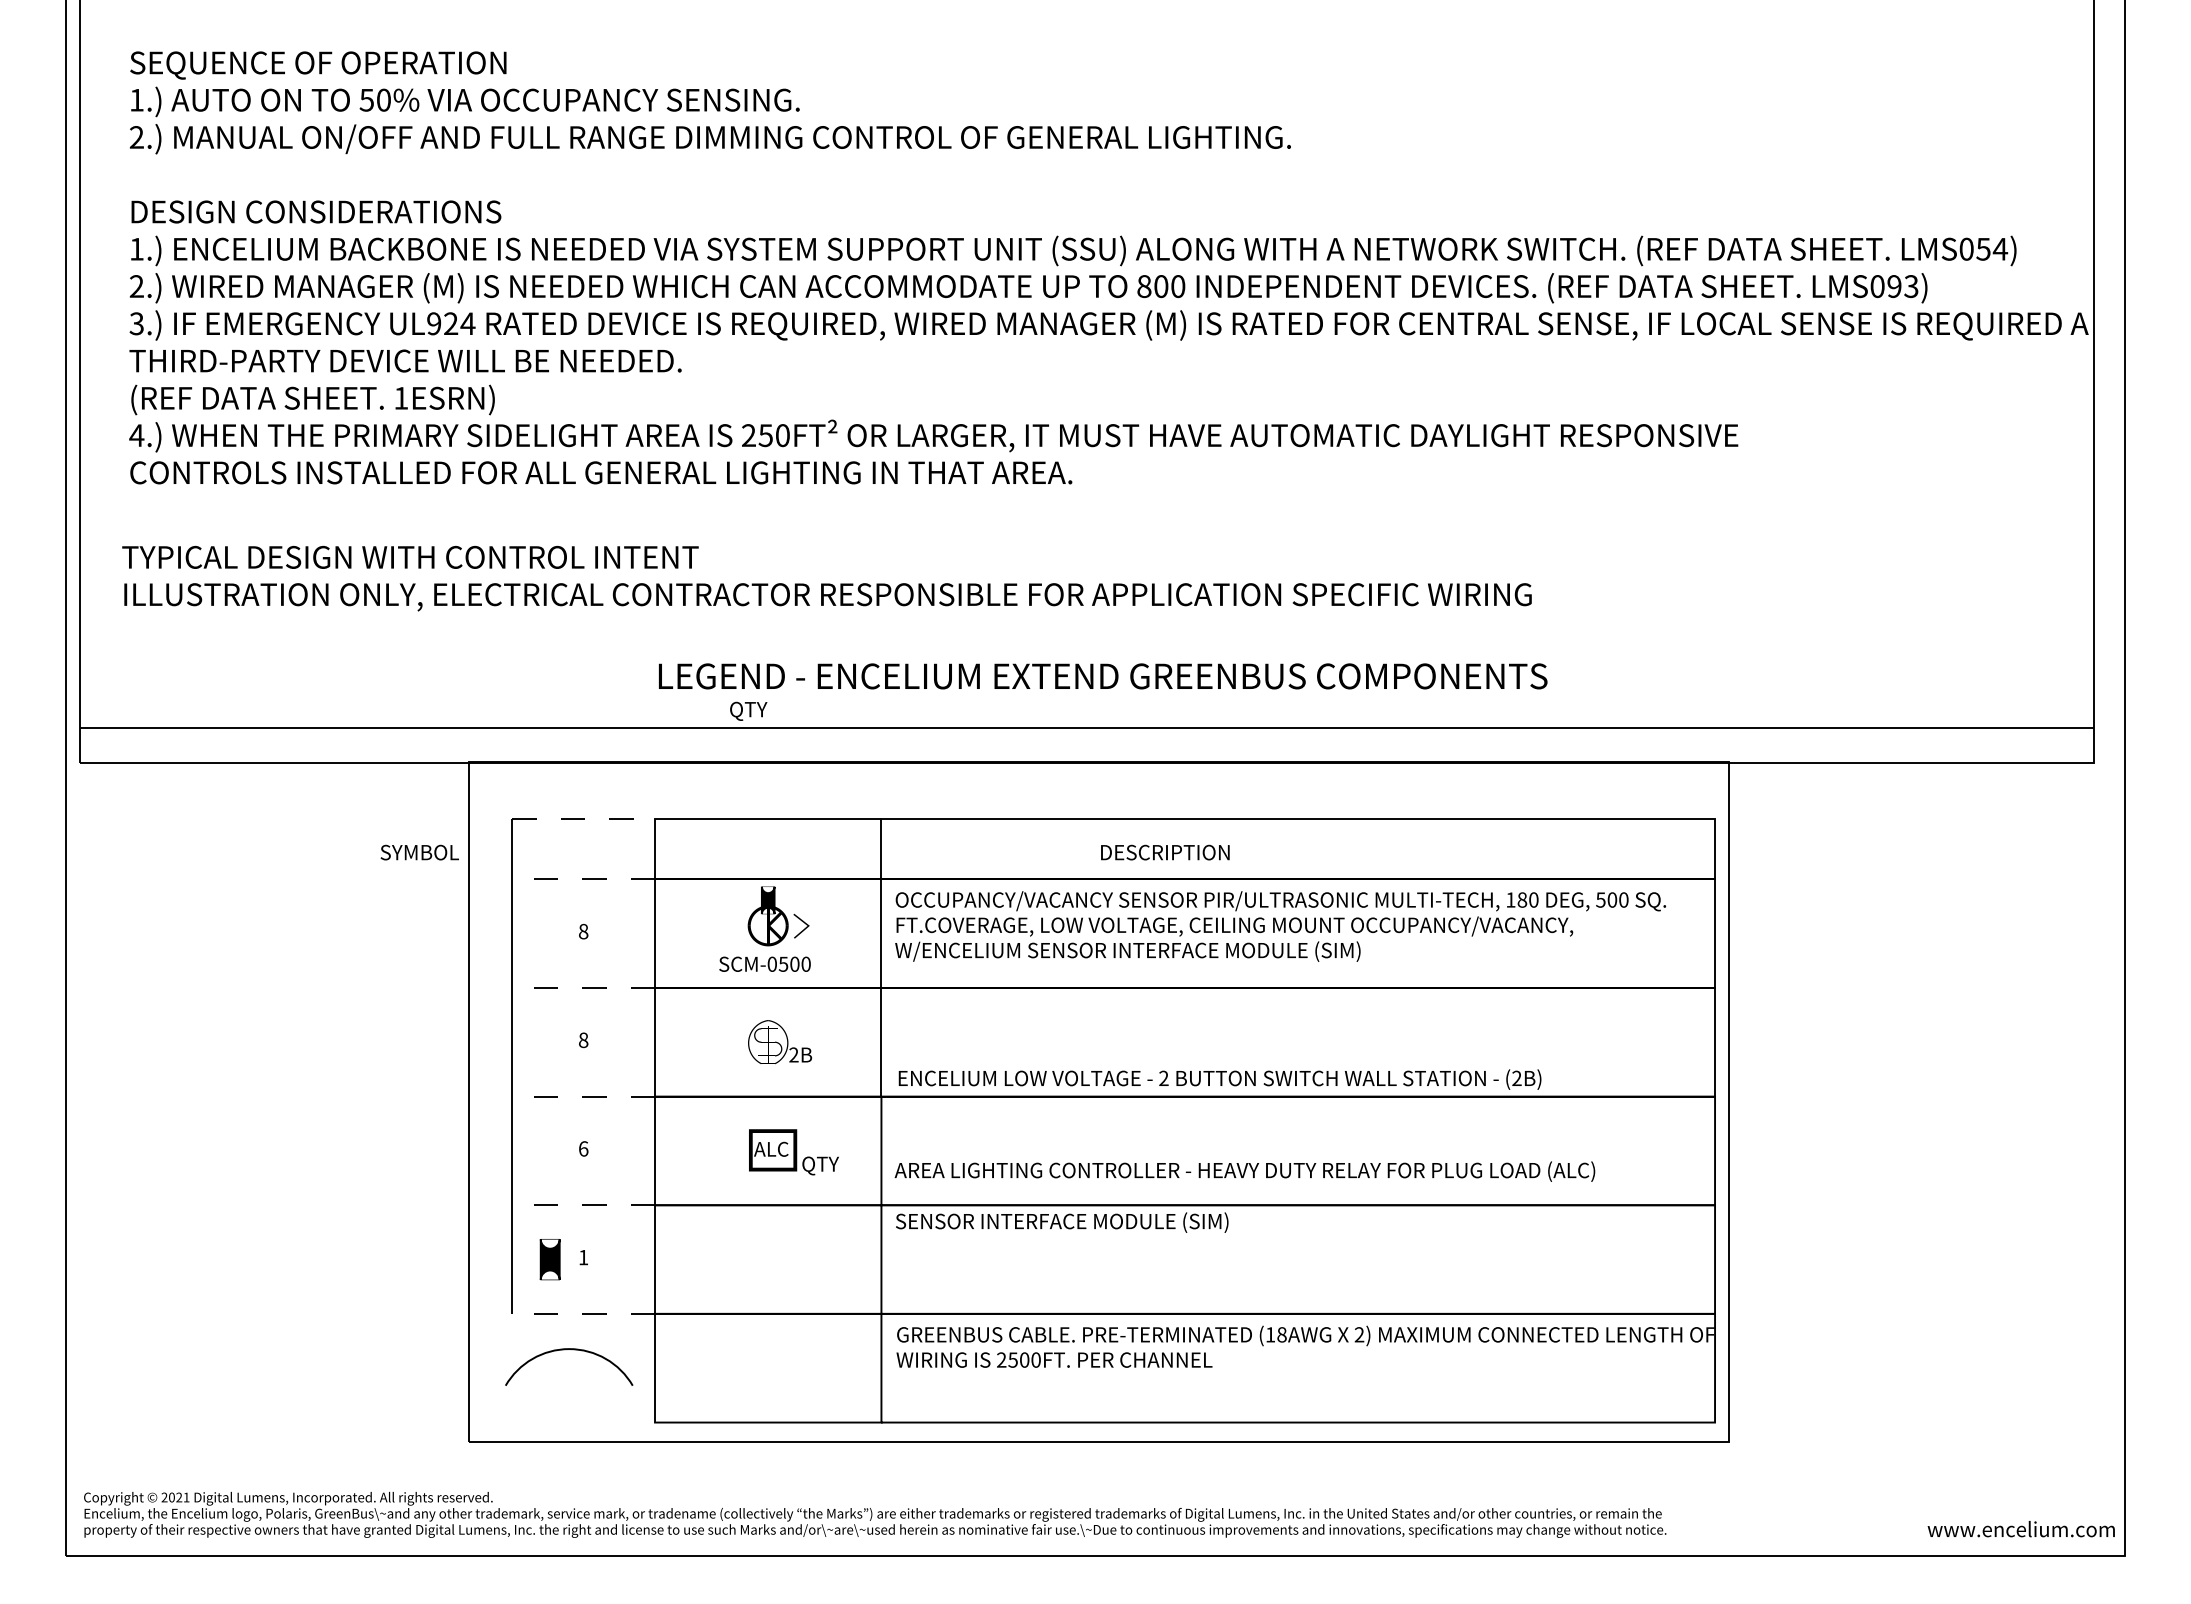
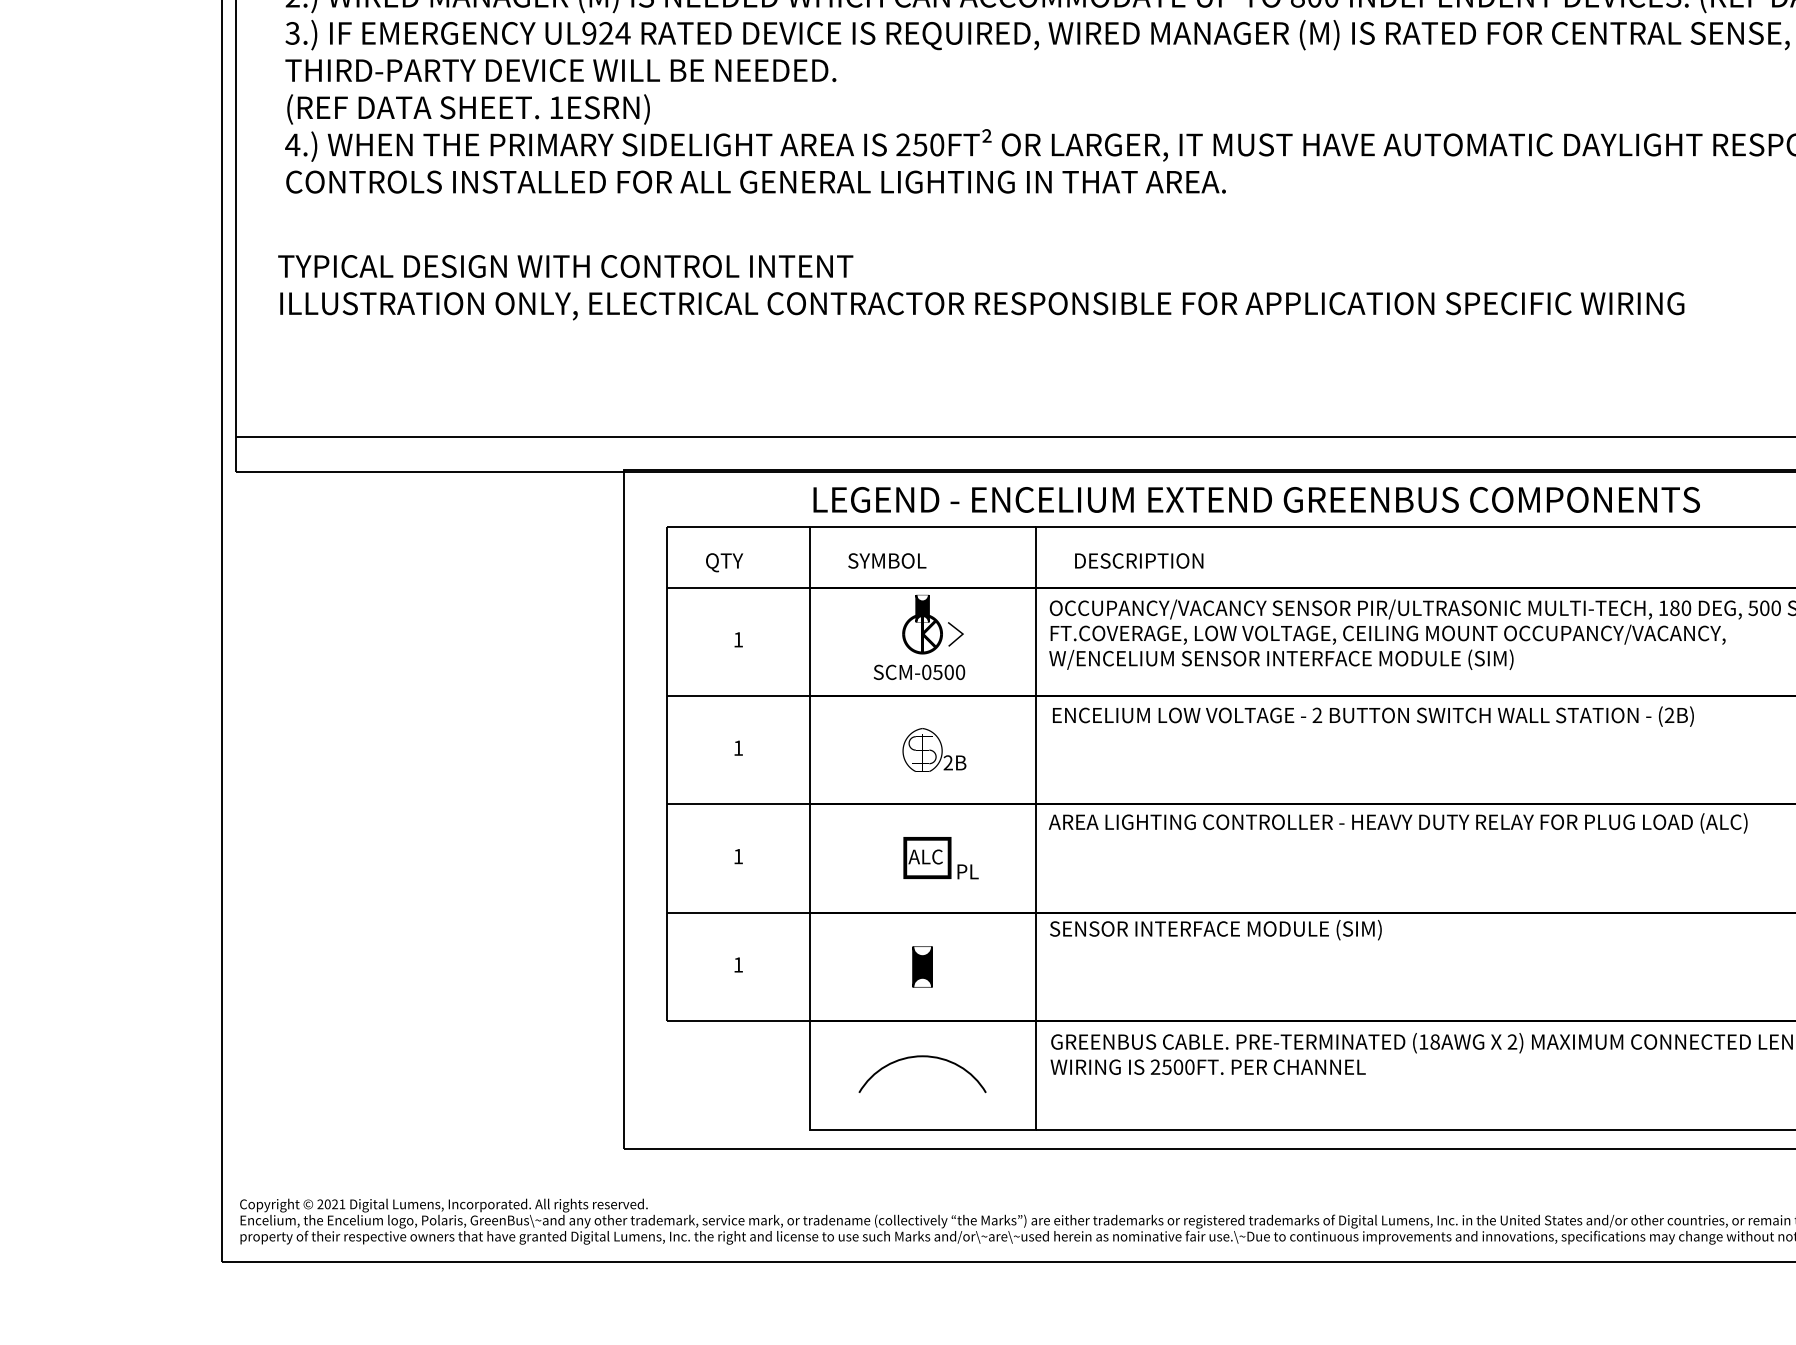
text: (1103, 676) -> (1257, 500), moved
text: (748, 710) -> (724, 561), moved
line: (584, 818) -> (739, 526), dashed -> solid
text: (419, 852) -> (886, 560), moved
text: (1165, 852) -> (1139, 560), moved
line: (583, 879) -> (738, 587), dashed -> solid
text: (583, 931) -> (738, 639), 8 -> 1
line: (583, 987) -> (738, 695), dashed -> solid
text: (583, 1040) -> (738, 748), 8 -> 1
text: (1219, 1079) -> (1372, 716), moved
line: (583, 1096) -> (738, 804), dashed -> solid
text: (583, 1148) -> (738, 856), 6 -> 1
text: (820, 1165) -> (974, 873), QTY -> PL
text: (1244, 1171) -> (1397, 823), moved
line: (583, 1205) -> (738, 913), dashed -> solid
part: (549, 1259) -> (921, 966), moved
line: (583, 1313) -> (738, 1020), dashed -> solid
arc: (566, 1350) -> (919, 1057), moved

